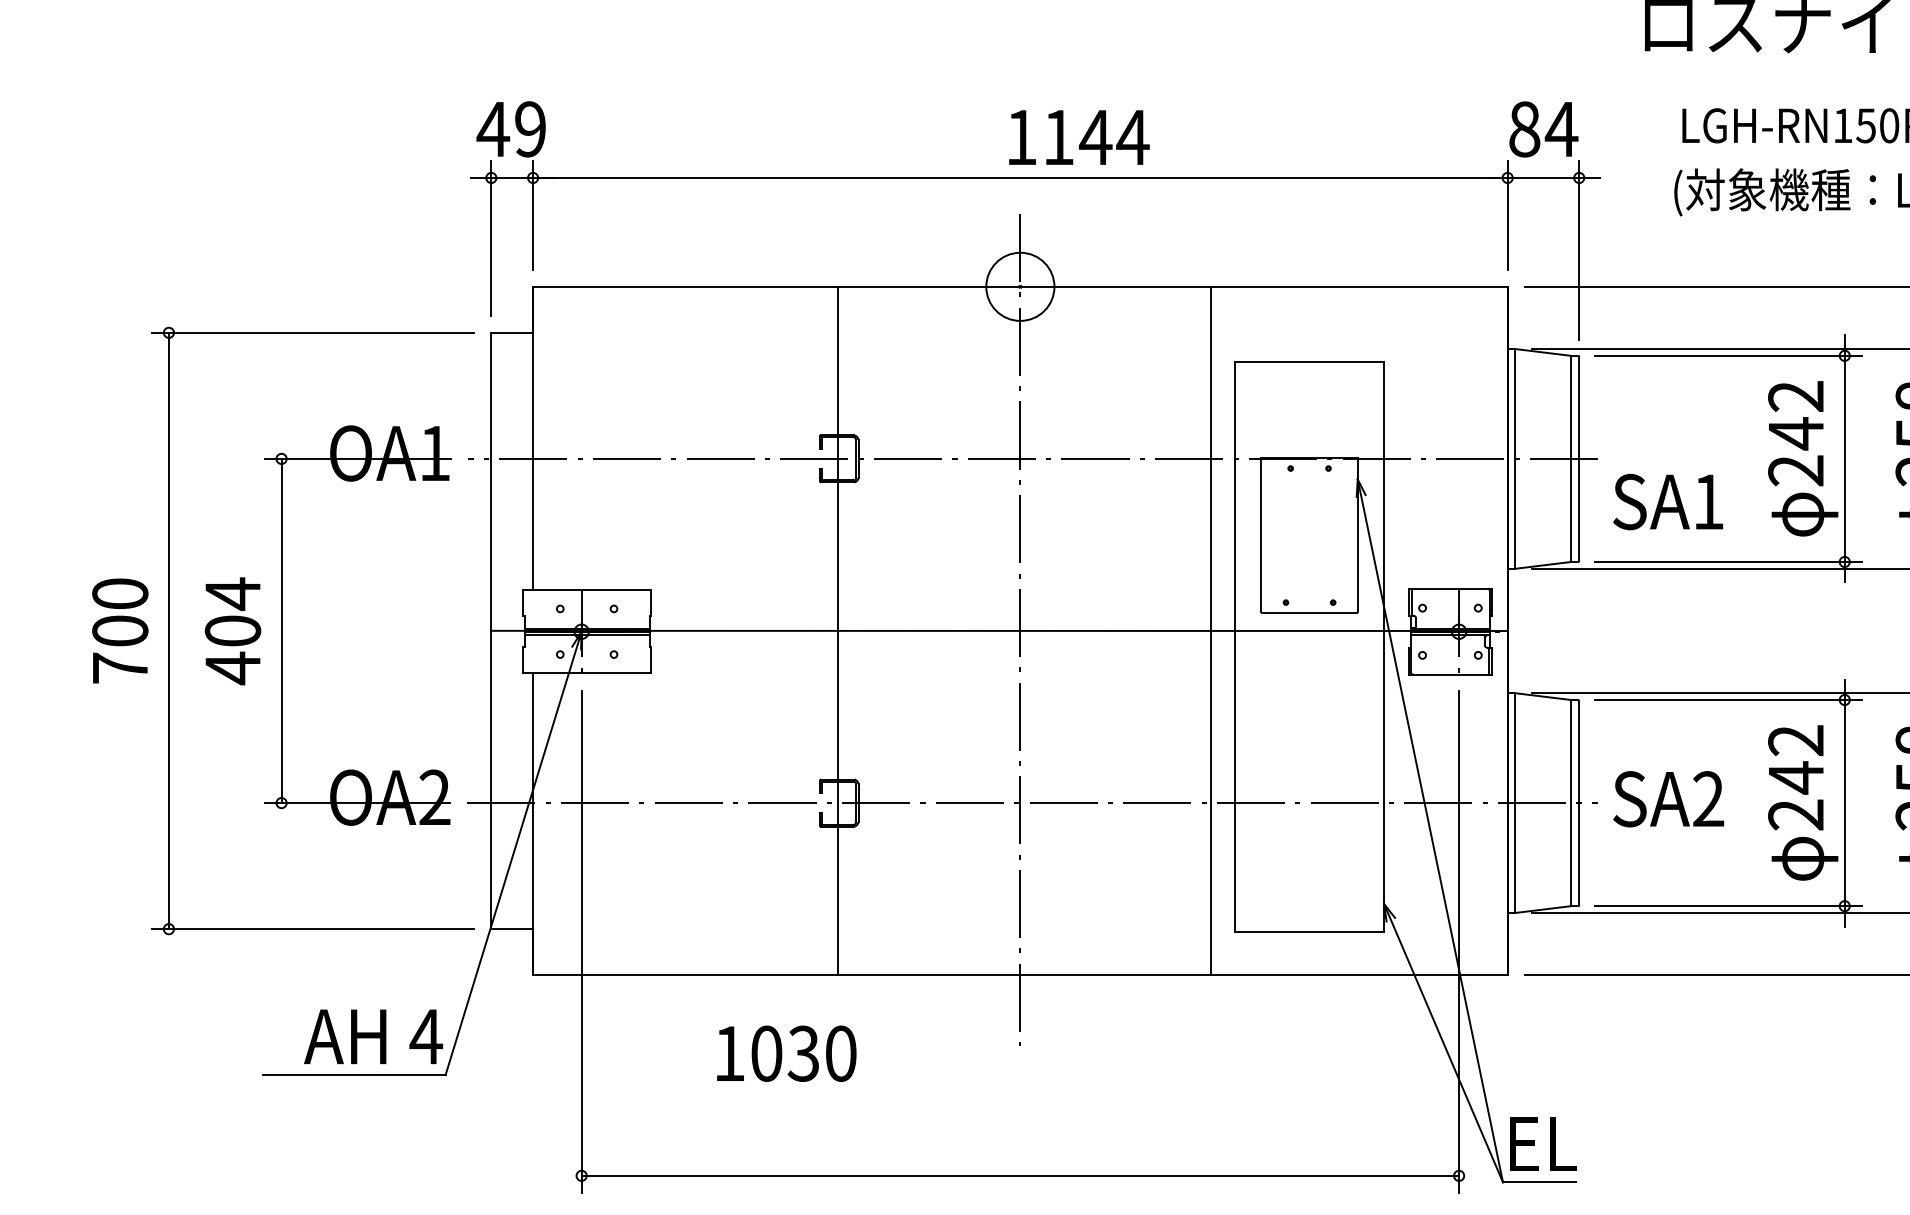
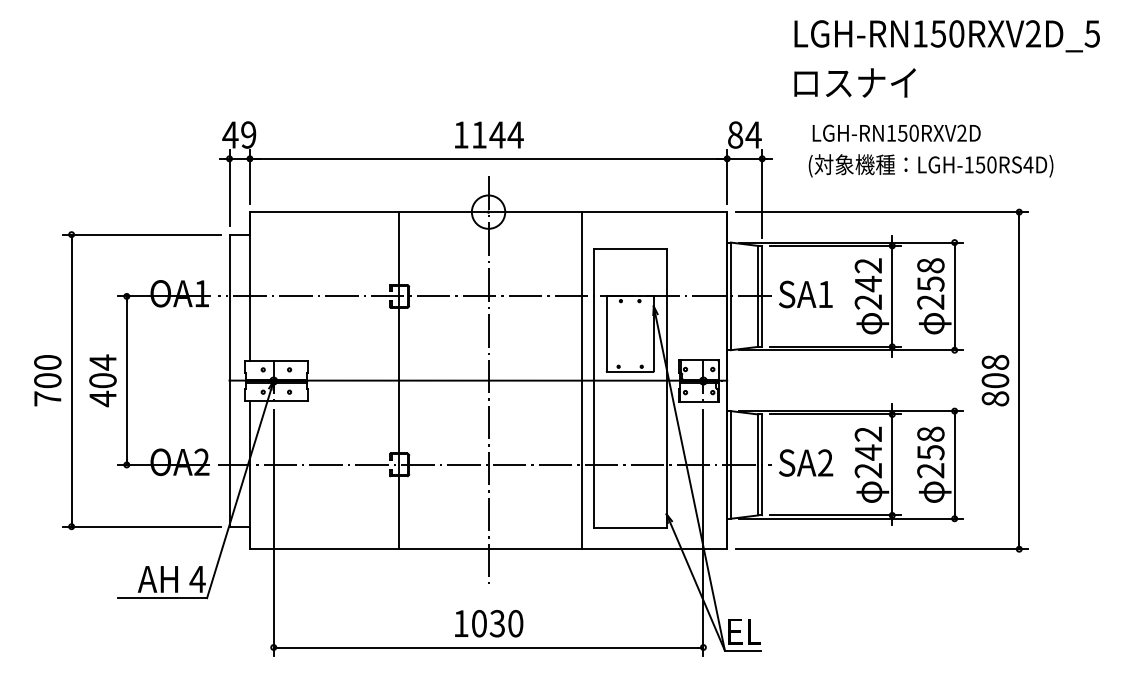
text: (1079, 136) -> (489, 134), moved
text: (1667, 501) -> (805, 294), moved
text: (787, 1053) -> (489, 623), moved

